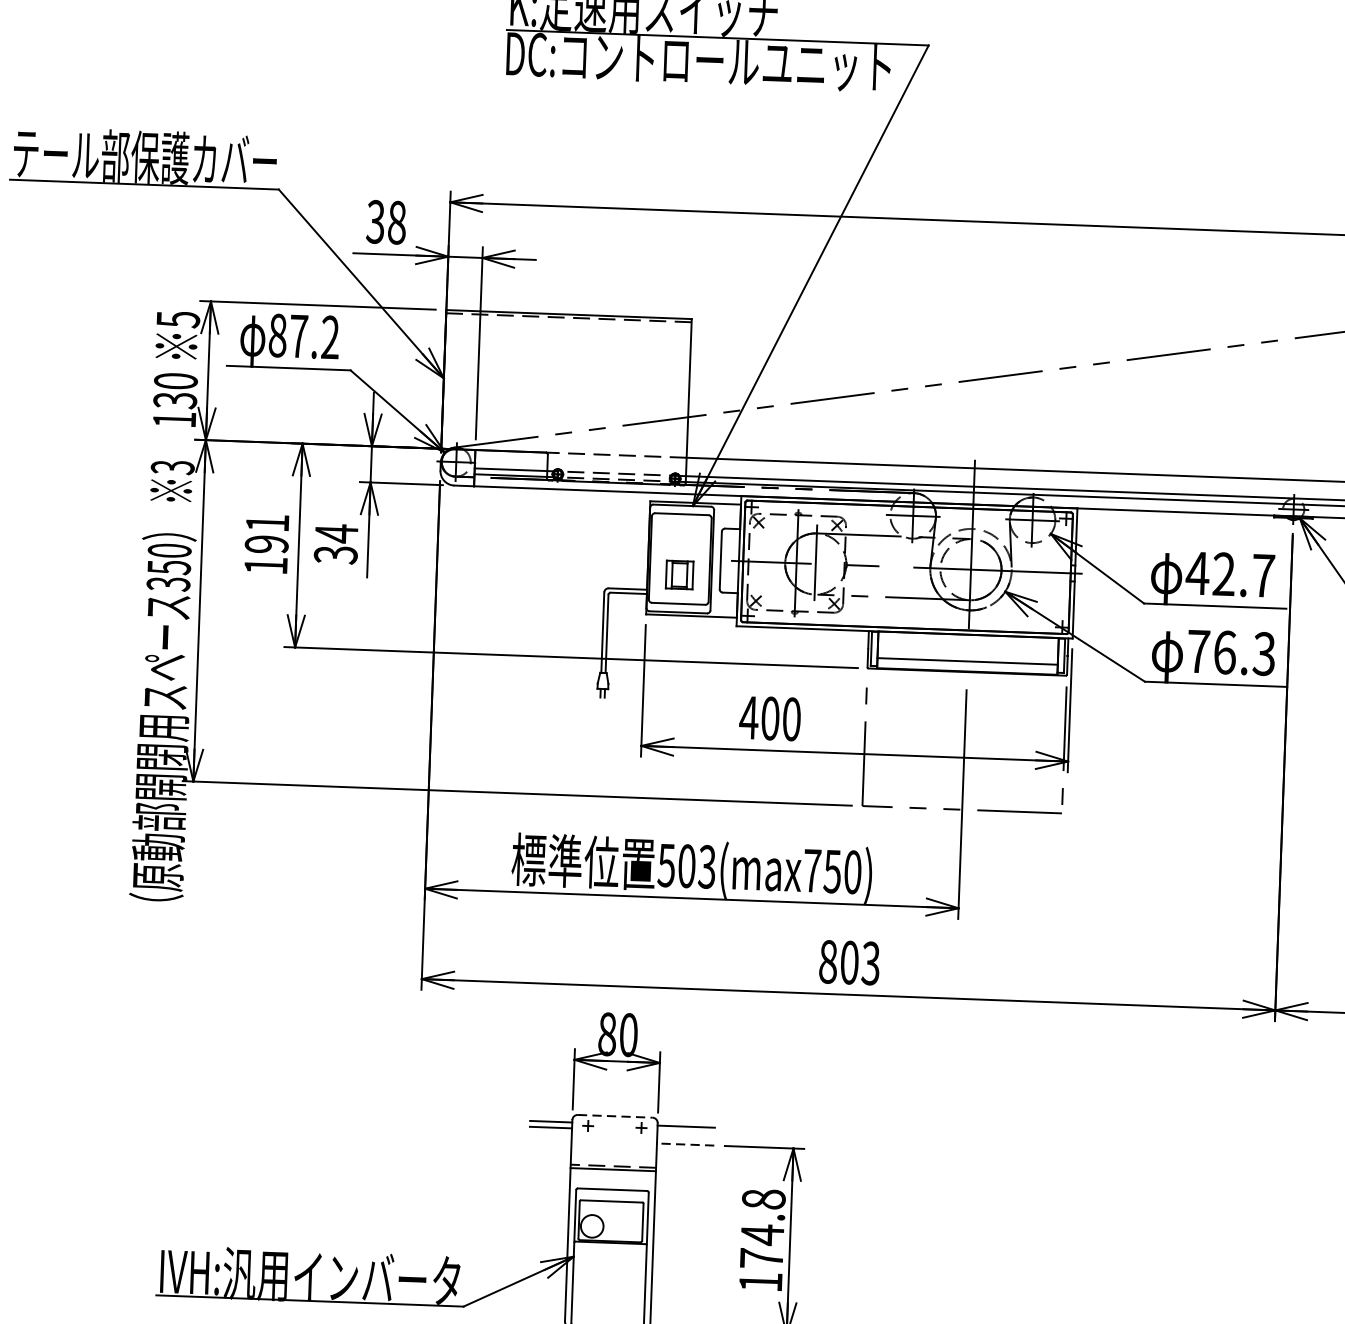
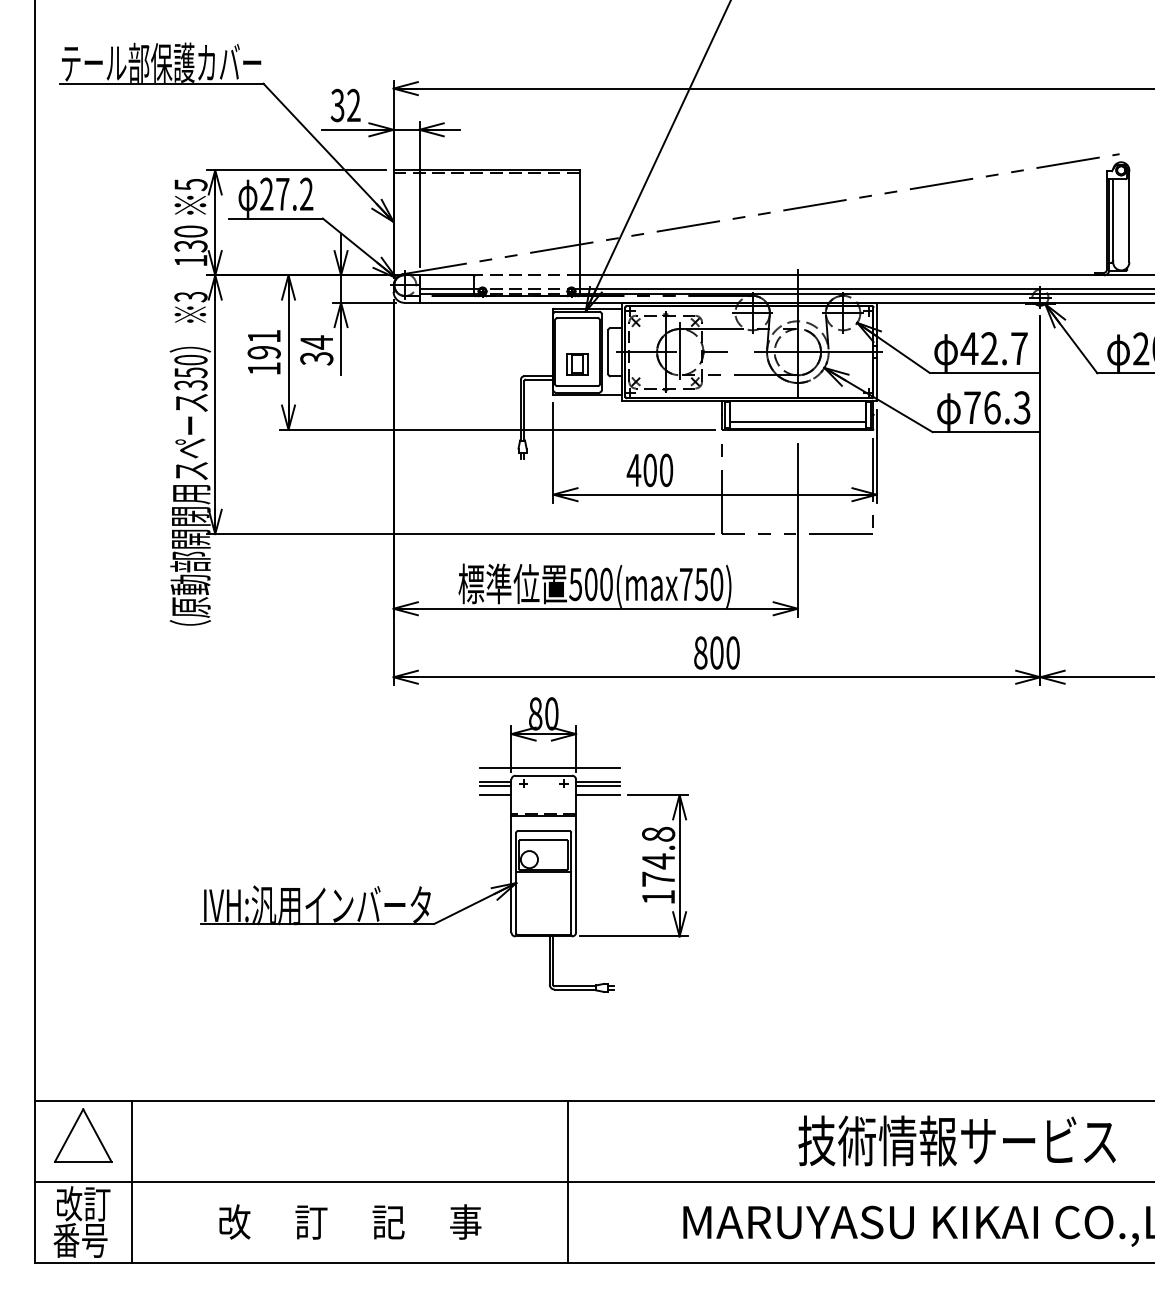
text: (396, 222) -> (353, 105), 38 -> 32
text: (277, 334) -> (266, 193), 87.2 -> 27.2
text: (705, 866) -> (605, 584), 503(max750) -> 500(max750)
text: (870, 962) -> (732, 652), 803 -> 800
line: (623, 1105) -> (549, 767), added
line: (616, 1116) -> (544, 775), dashed -> solid
line: (685, 1133) -> (597, 786), added
line: (550, 1140) -> (495, 795), added
line: (685, 1145) -> (597, 795), dashed -> solid

